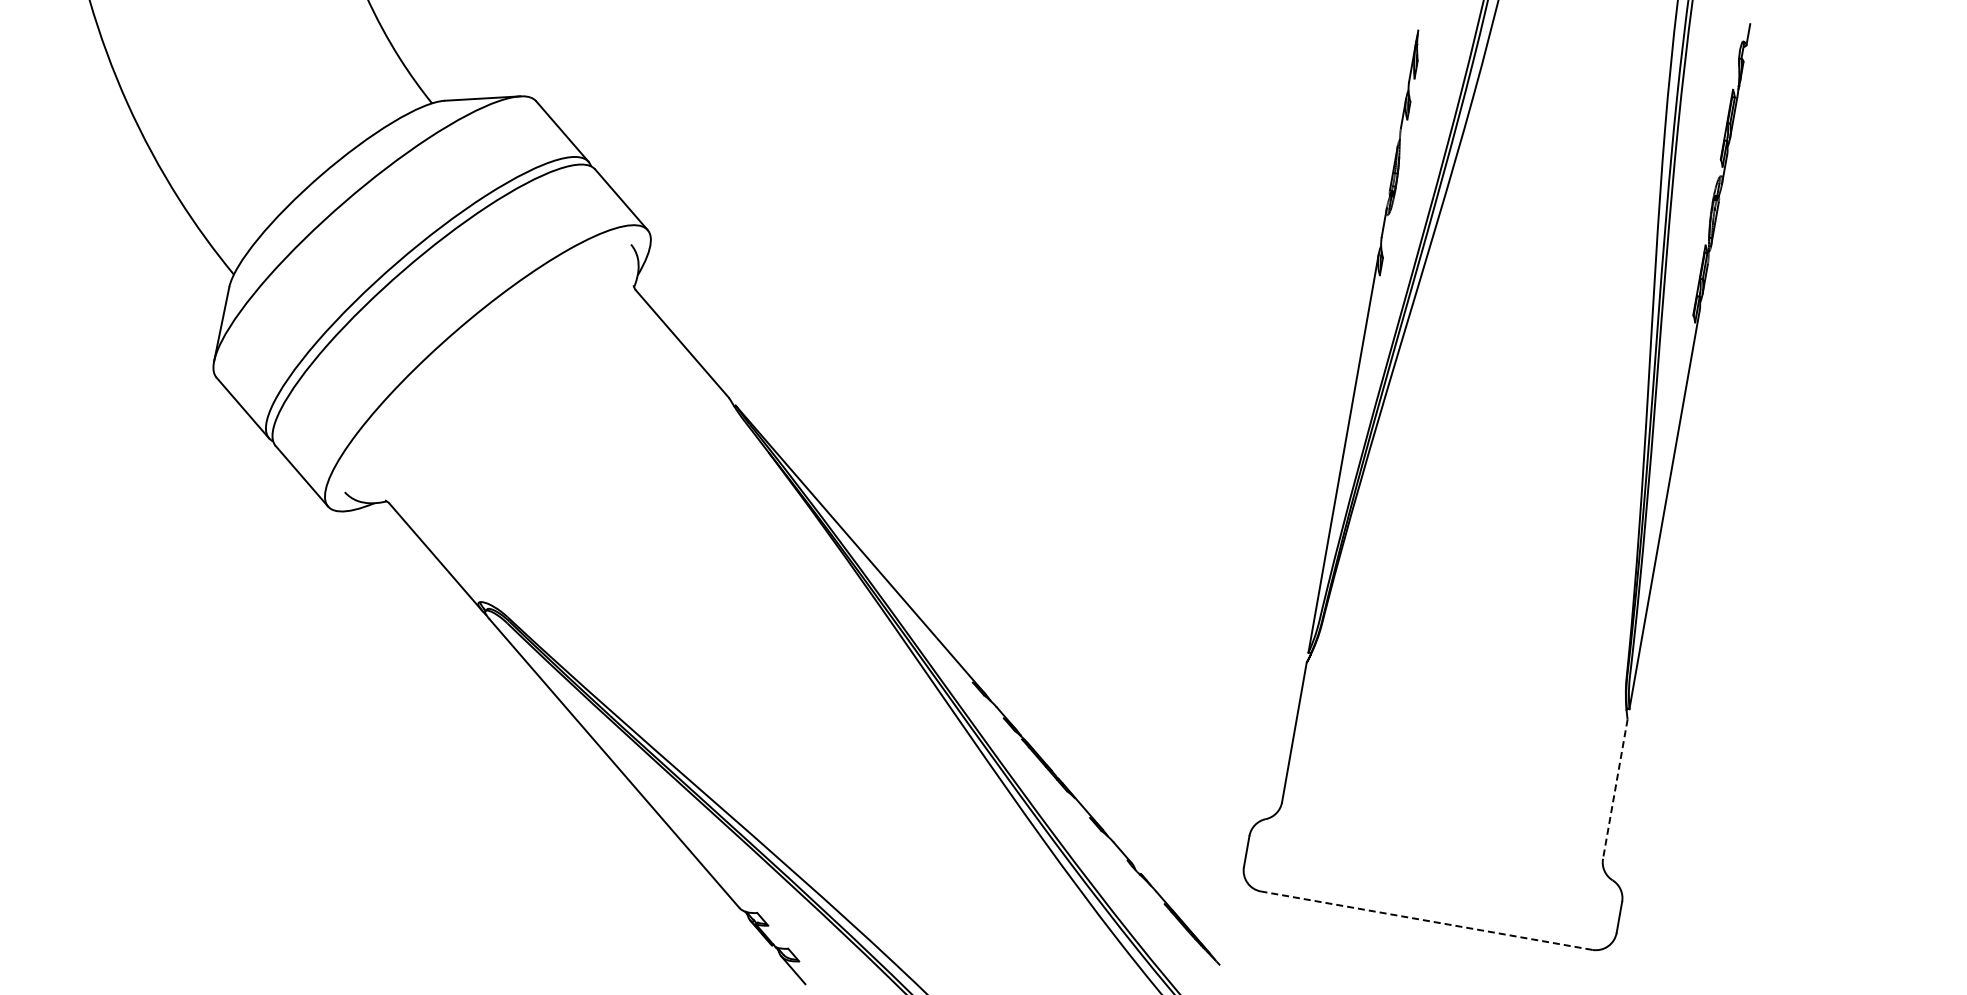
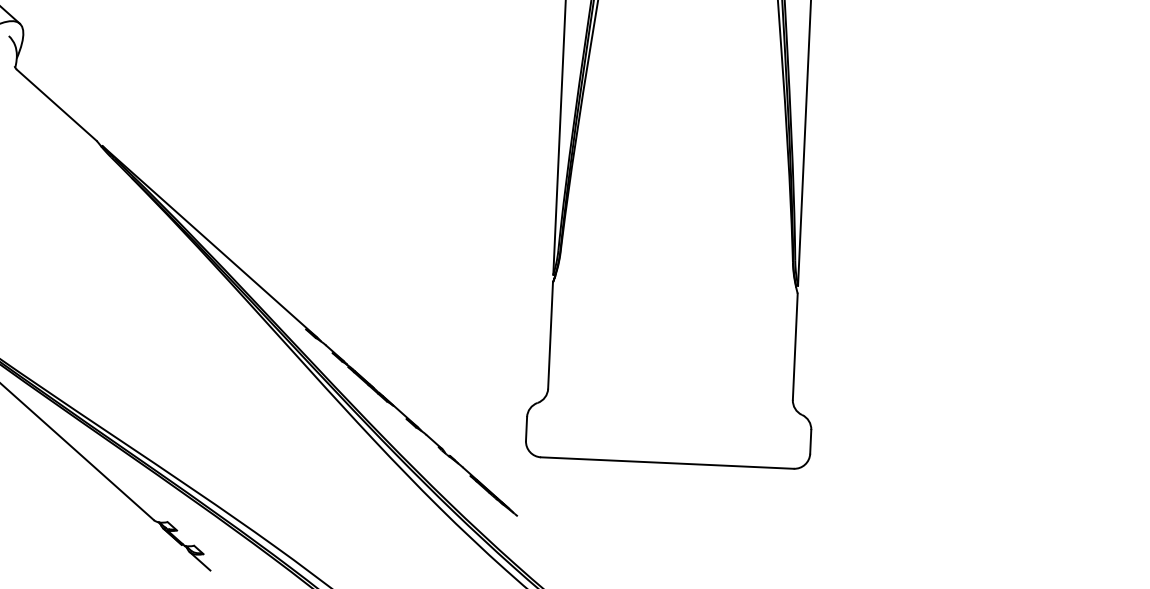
line: (1615, 789) -> (795, 346), dashed -> solid
line: (1426, 920) -> (667, 462), dashed -> solid

